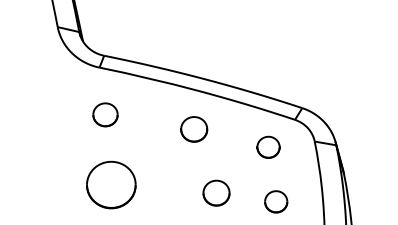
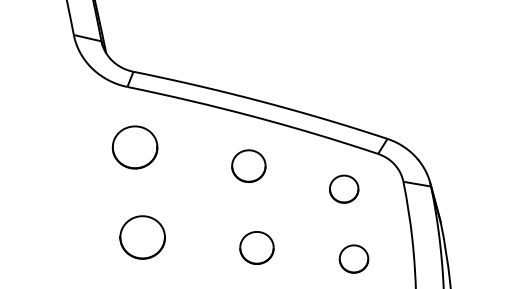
part: (105, 114) -> (135, 147), size x1.43
part: (111, 184) -> (142, 236), size x0.71
part: (216, 192) -> (256, 247), moved

